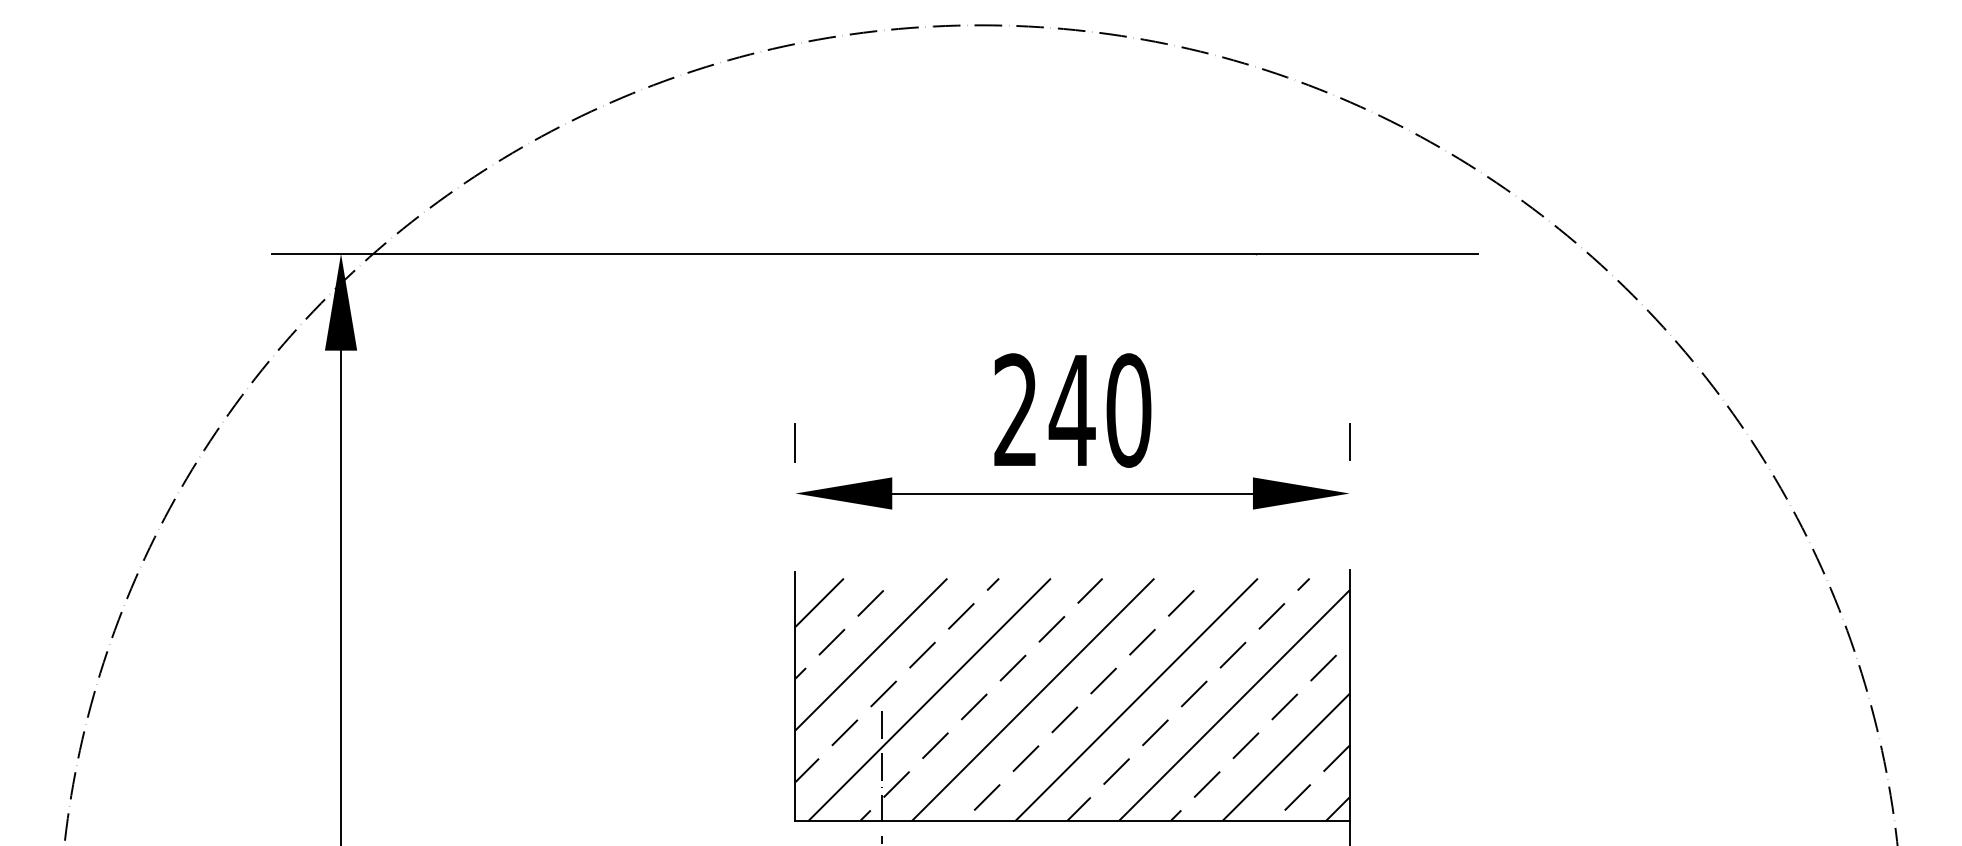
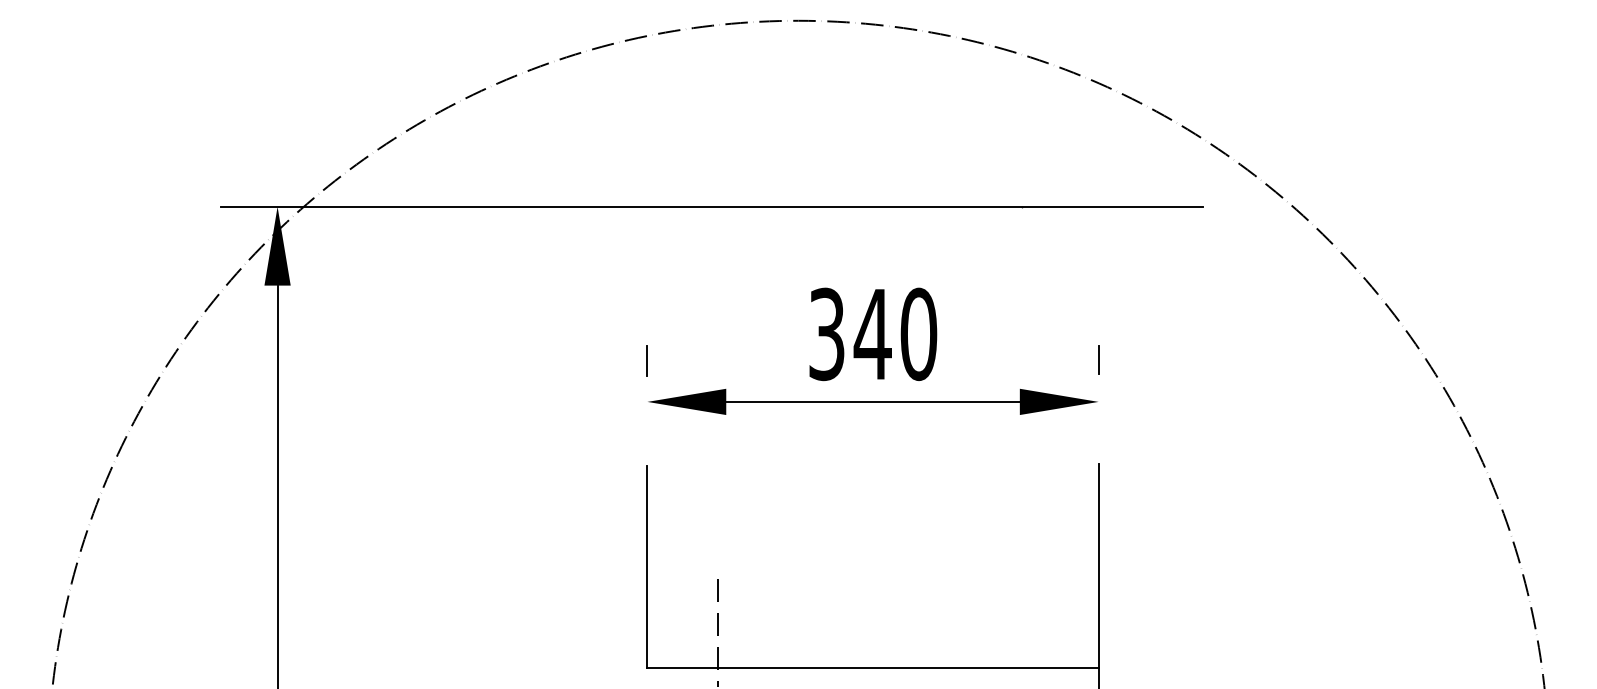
text: (1015, 410) -> (826, 334), 240 -> 340
hatch: (1072, 699) -> (872, 569), removed

